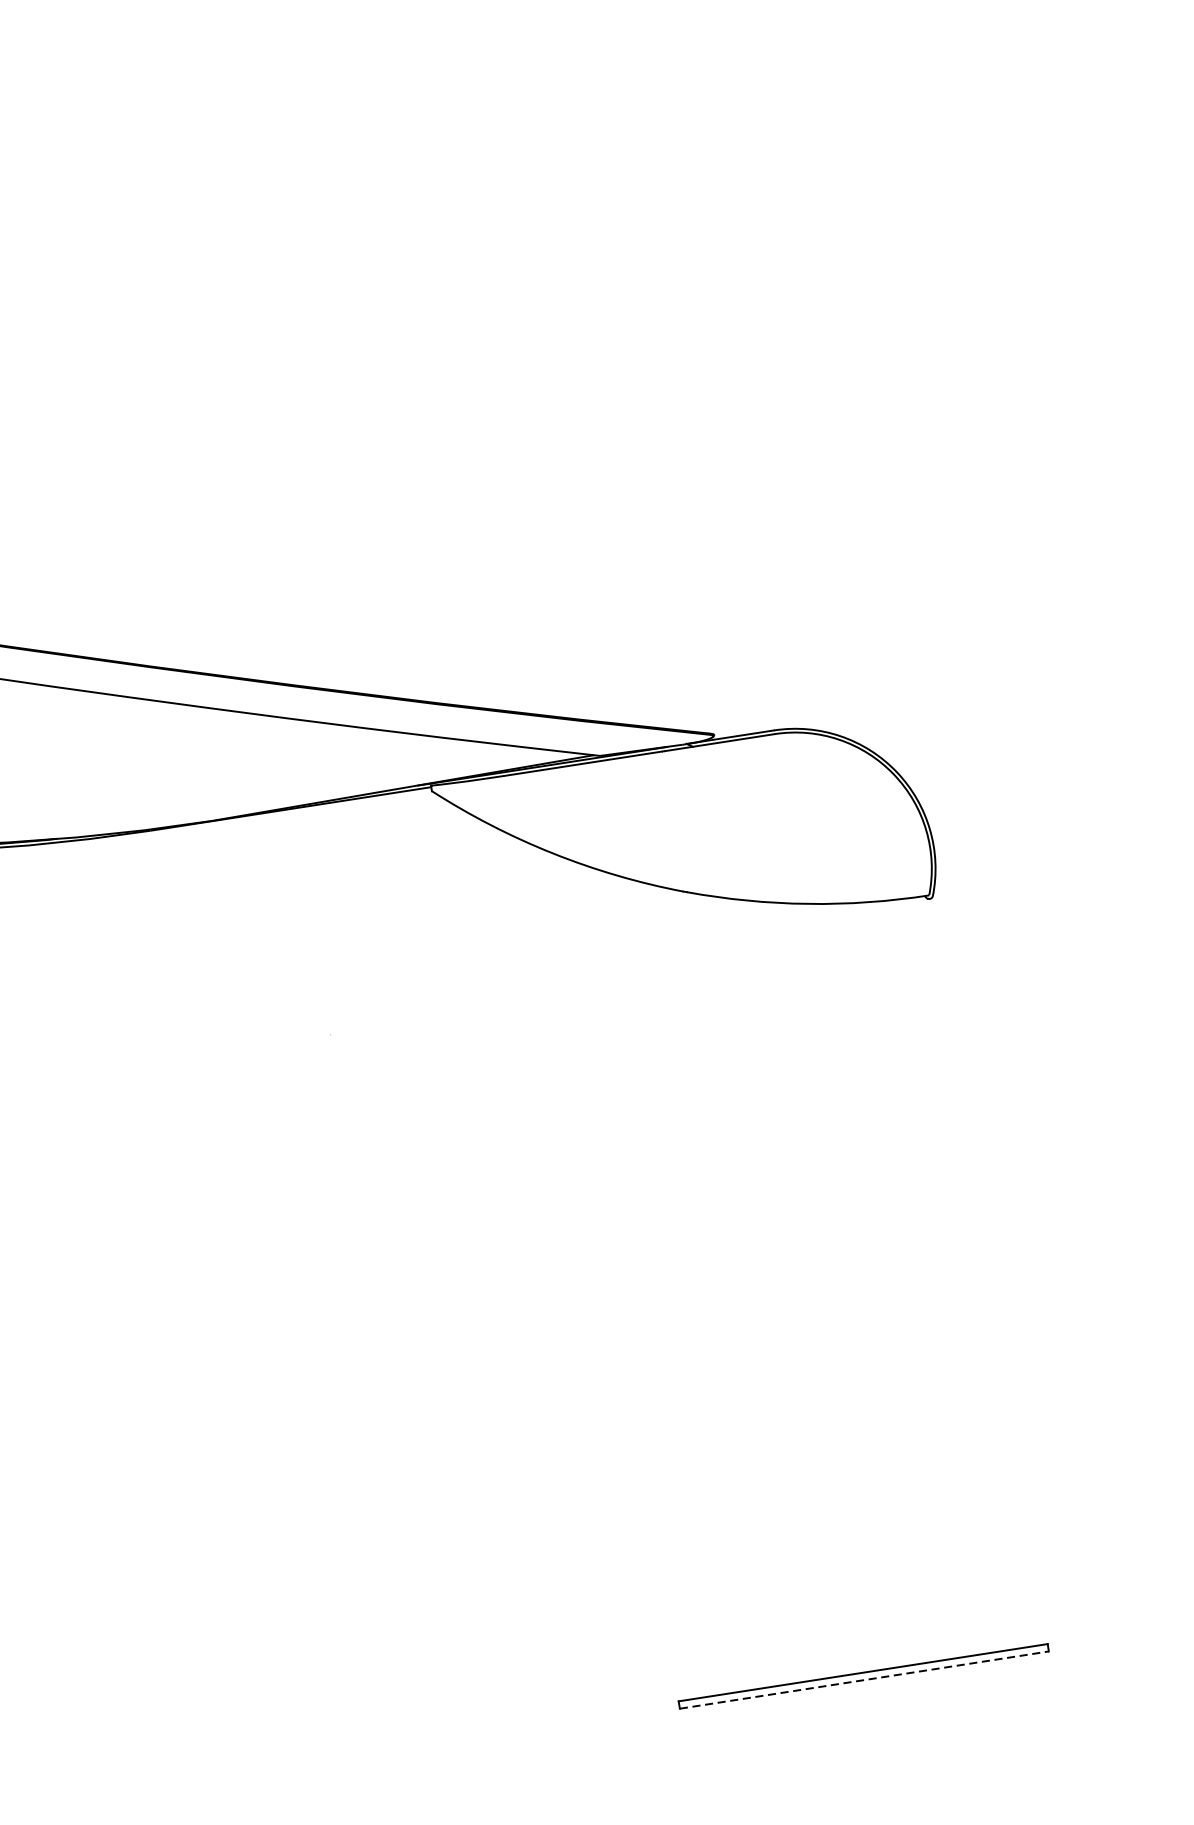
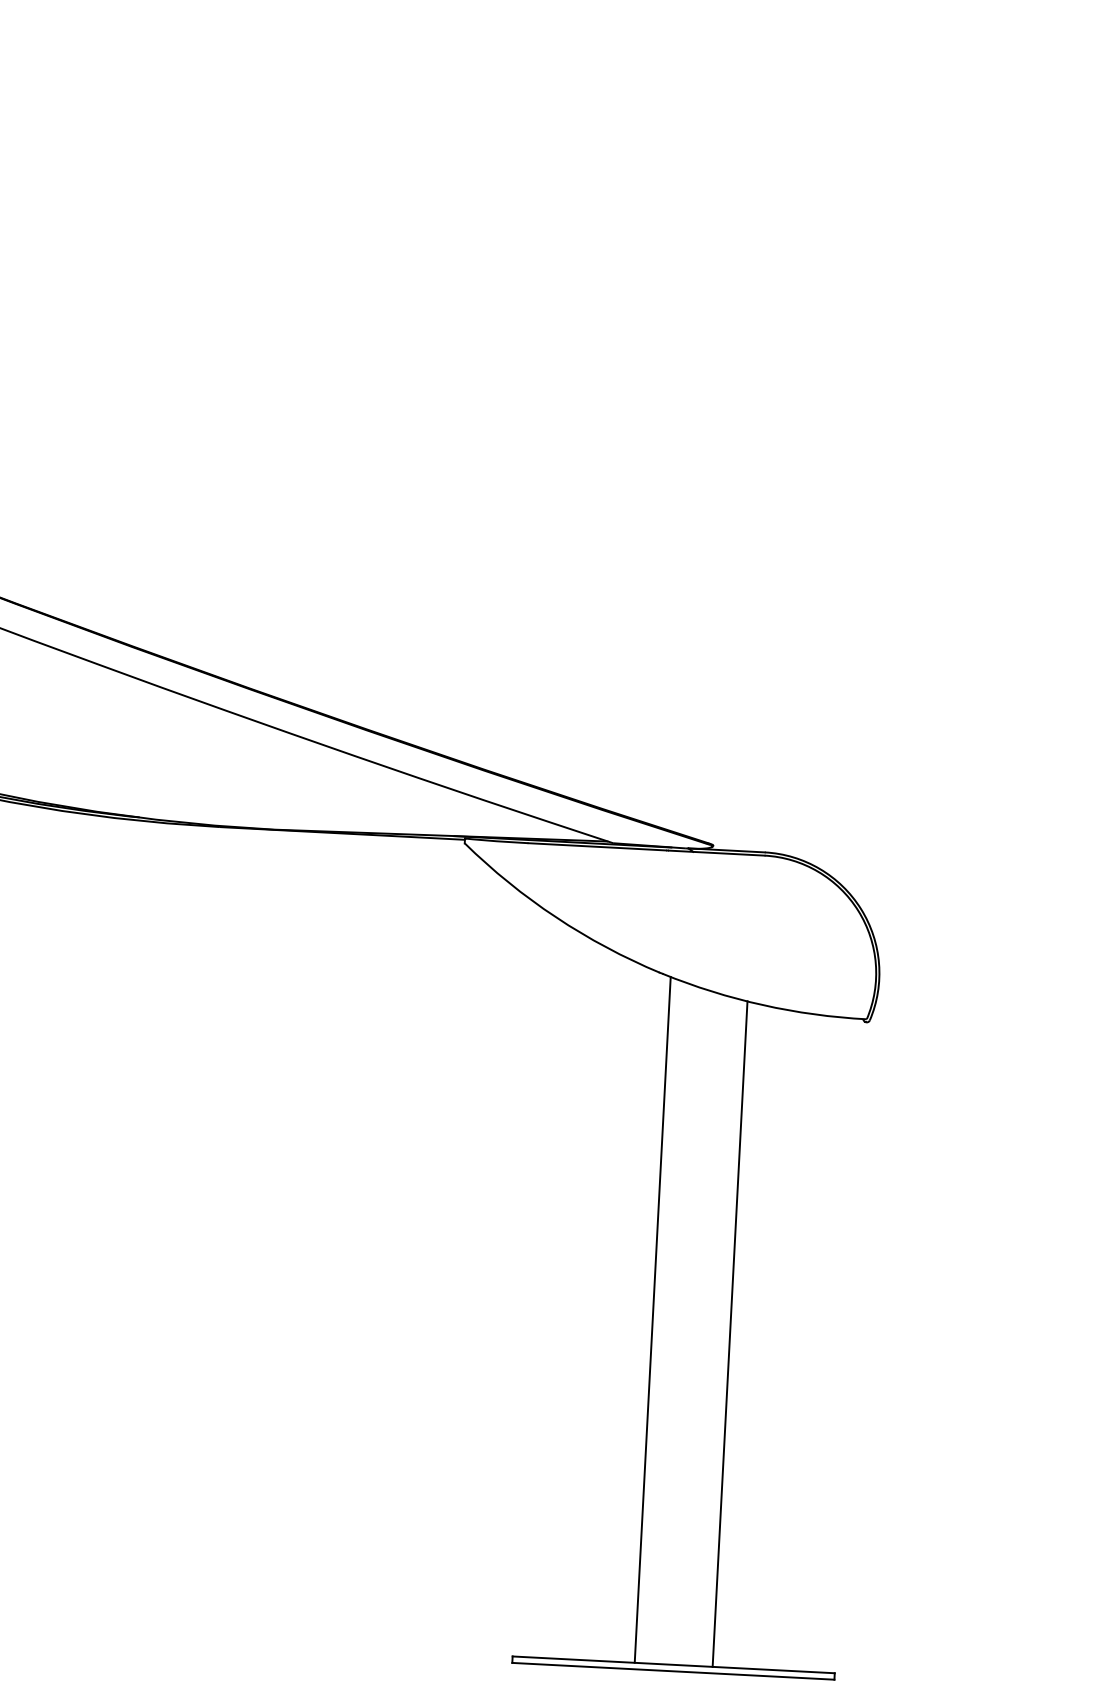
line: (847, 1283) -> (729, 1333), added
line: (757, 1286) -> (652, 1319), added
line: (864, 1680) -> (673, 1671), dashed -> solid

